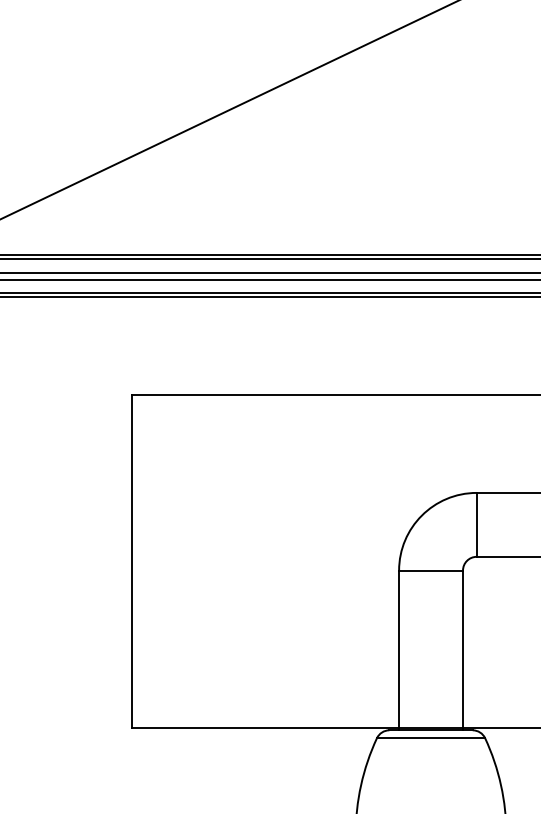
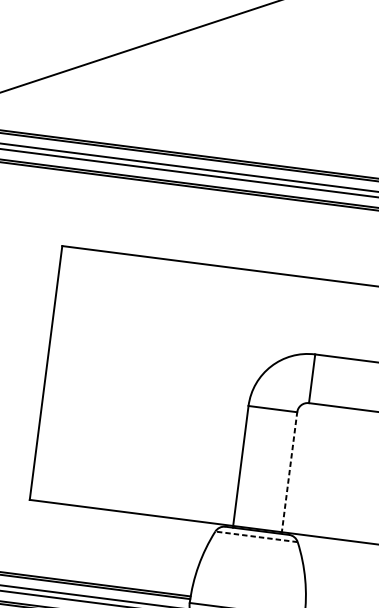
line: (463, 650) -> (289, 473), solid -> dashed
line: (430, 738) -> (256, 536), solid -> dashed

